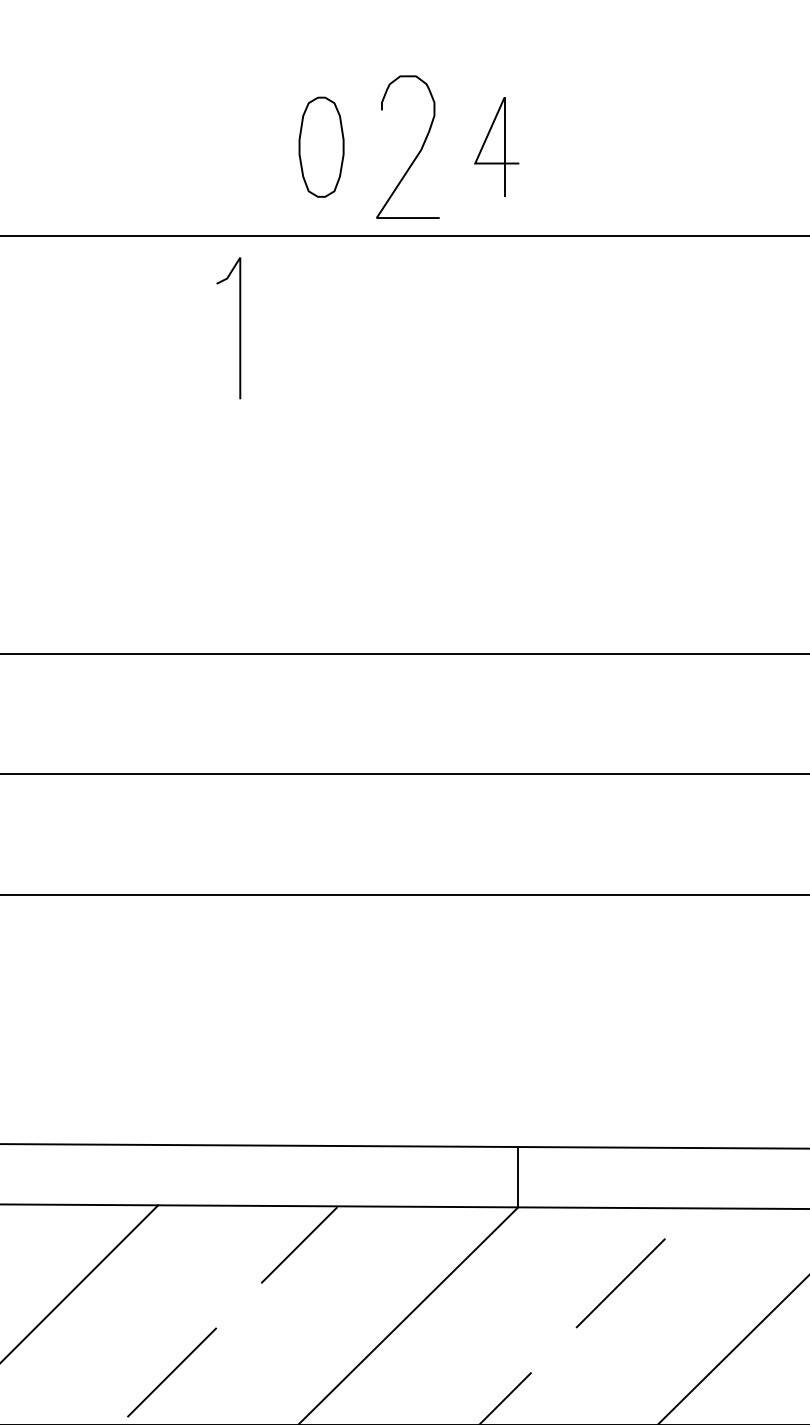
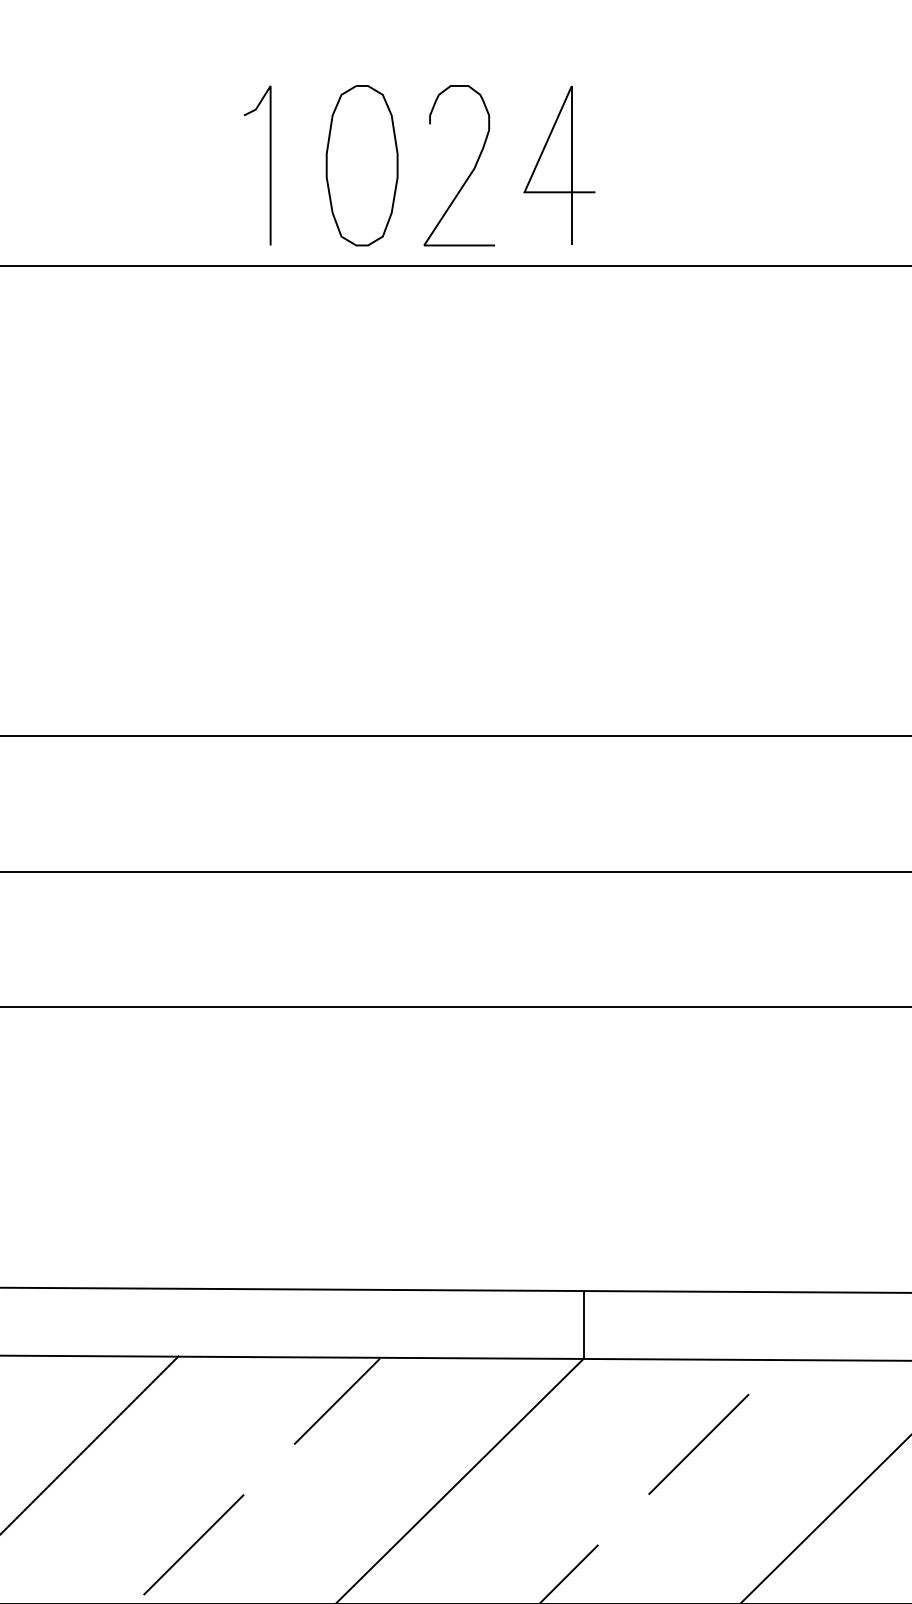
part: (321, 146) -> (361, 165), size x1.43
part: (496, 146) -> (559, 164), size x1.43
curve: (239, 328) -> (269, 165), moved

